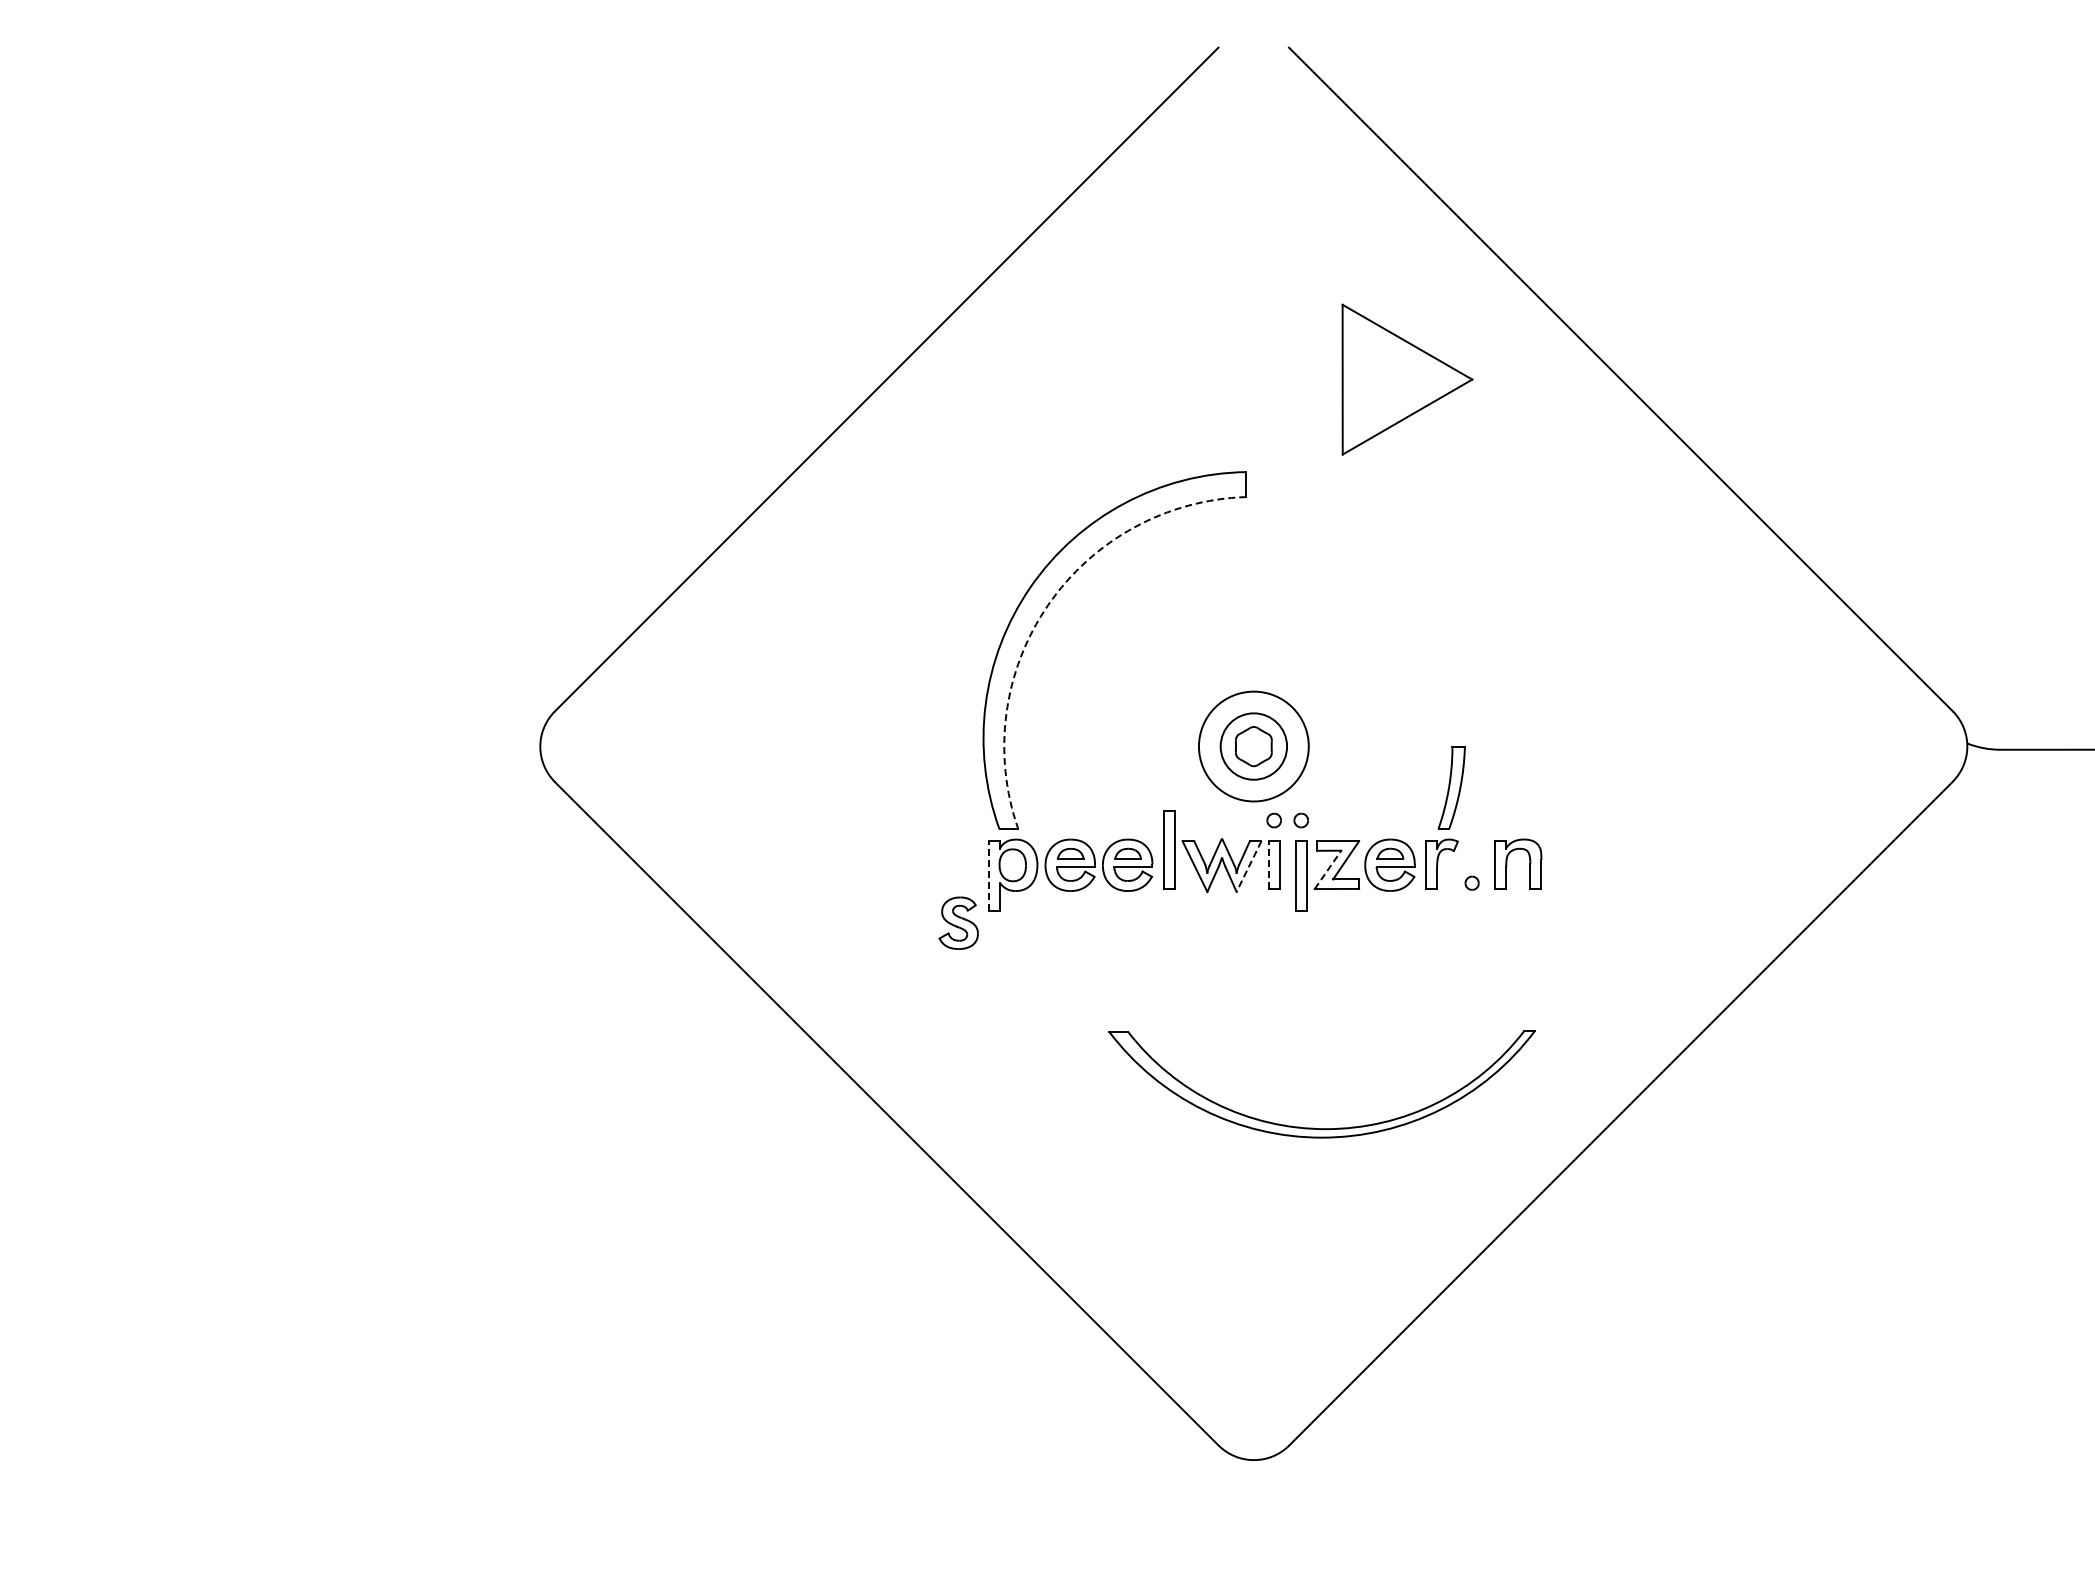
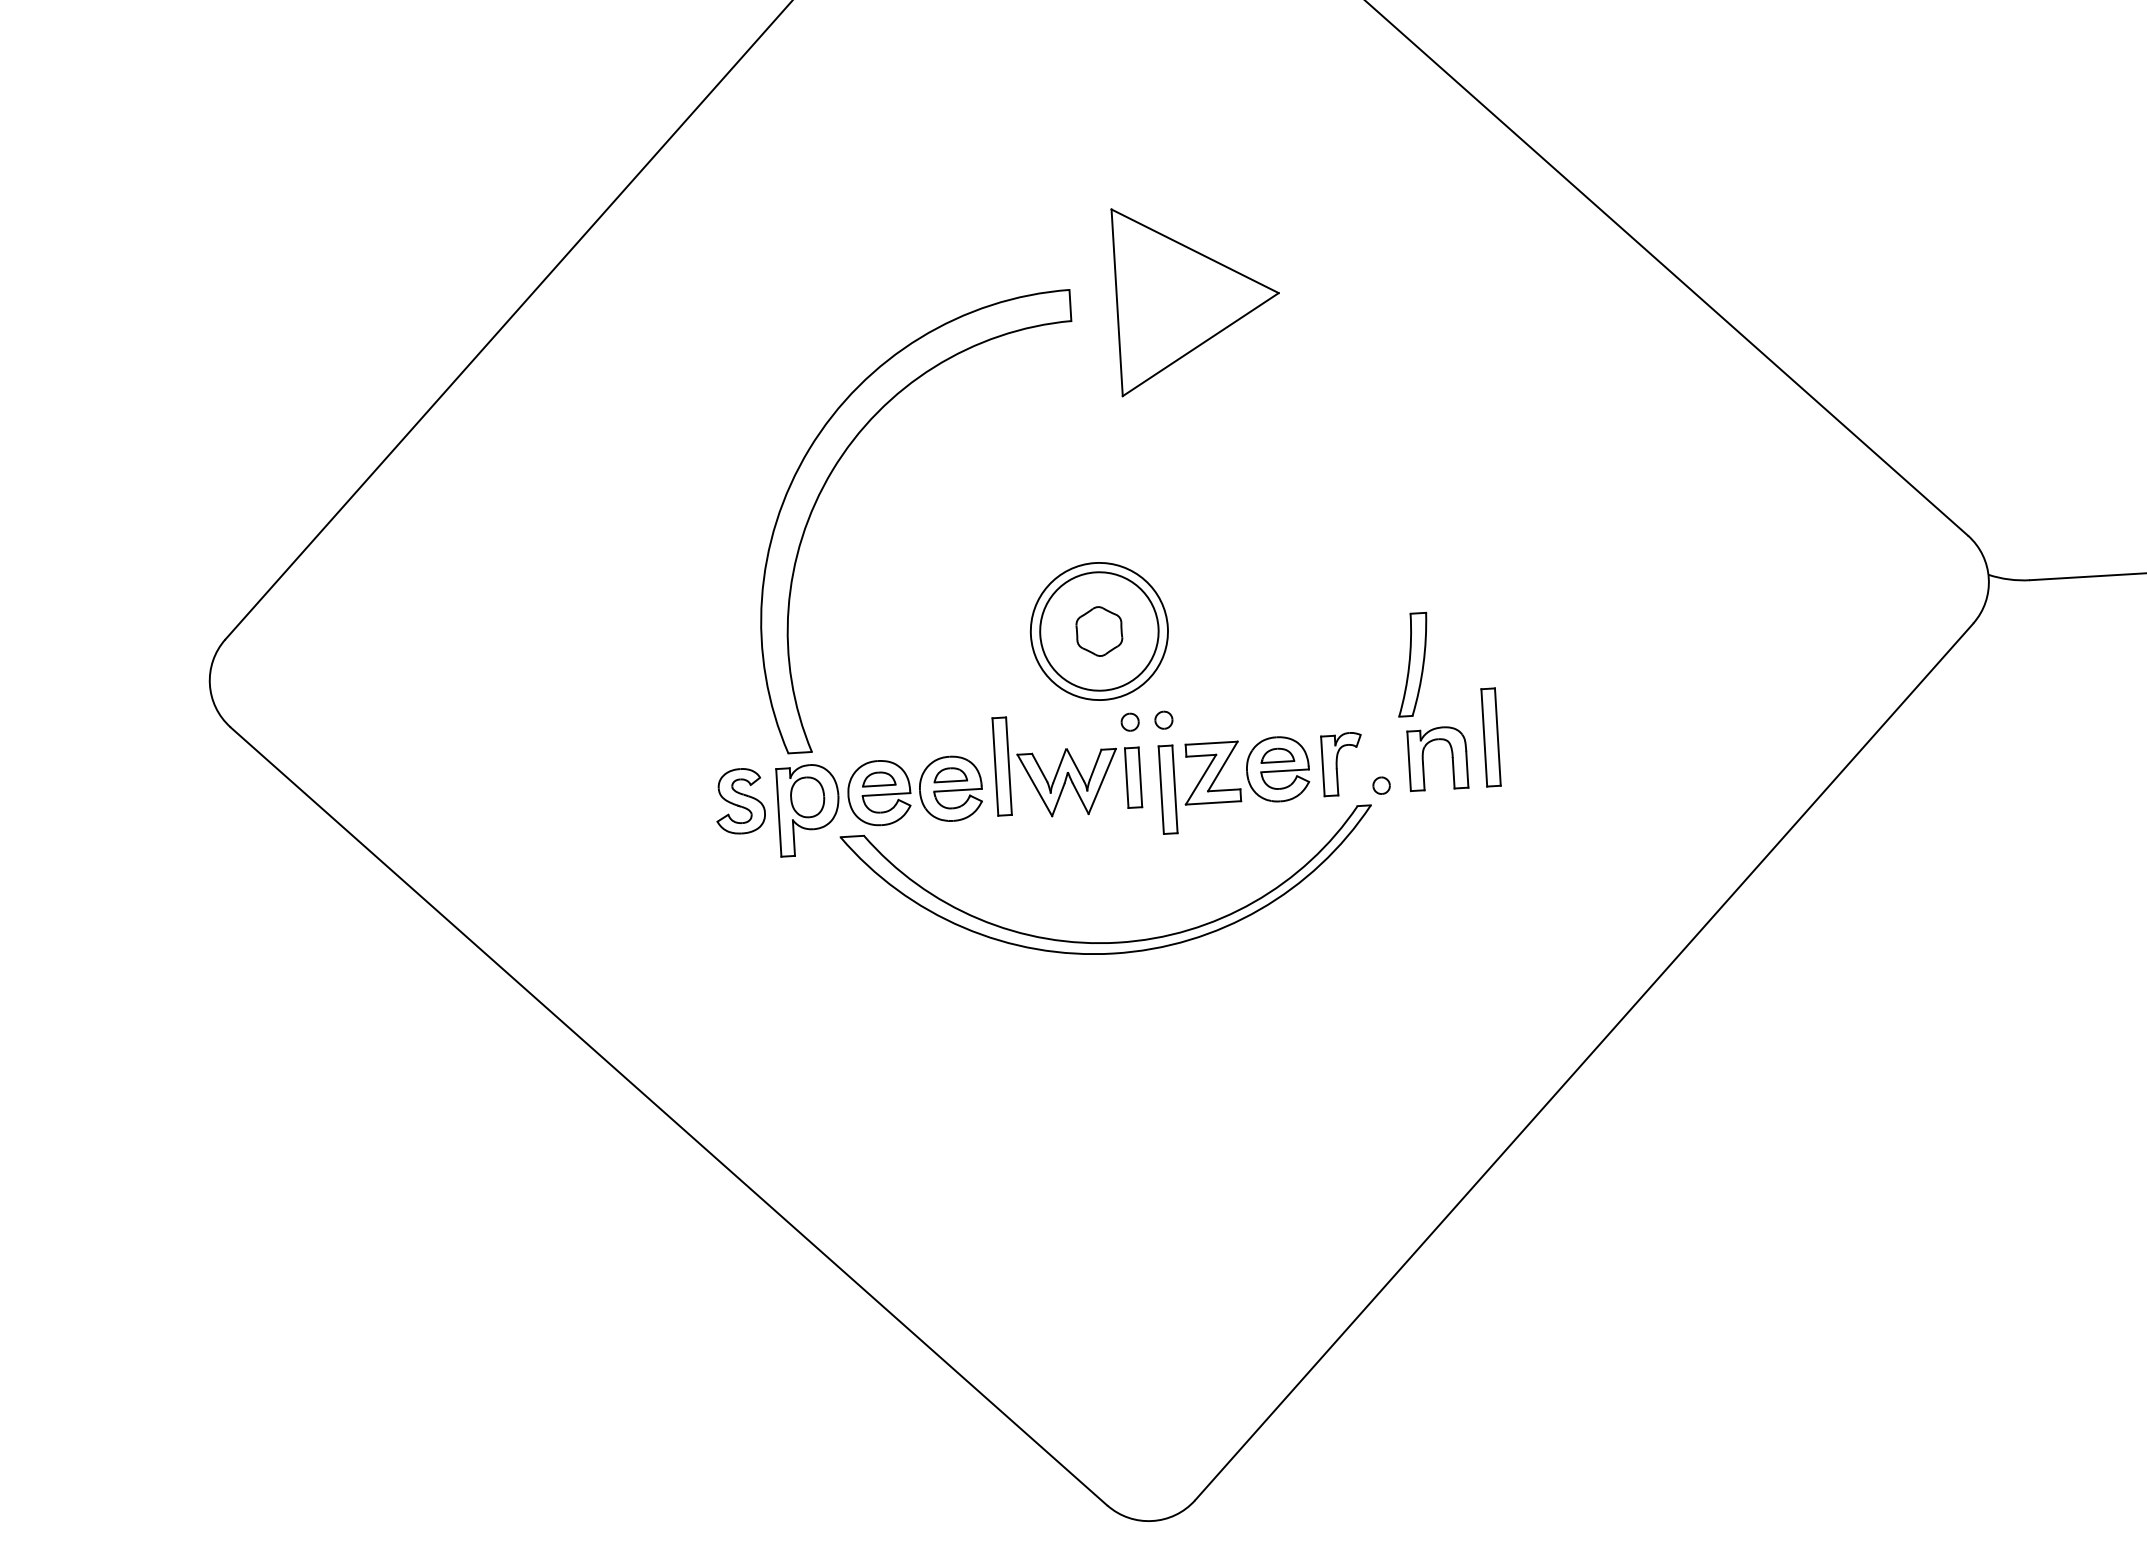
part: (1407, 379) -> (1197, 297), moved
arc: (1048, 605) -> (832, 470), dashed -> solid
circle: (1253, 746) -> (1098, 631), size x1.43
part: (1451, 787) -> (1412, 664), moved
part: (1561, 849) -> (1490, 737), added
line: (1268, 865) -> (1126, 778), dashed -> solid
line: (1248, 867) -> (1101, 782), dashed -> solid
line: (1328, 869) -> (1201, 779), dashed -> solid
line: (989, 875) -> (779, 811), dashed -> solid
part: (958, 922) -> (739, 800), moved
part: (1313, 1127) -> (1102, 941), moved

